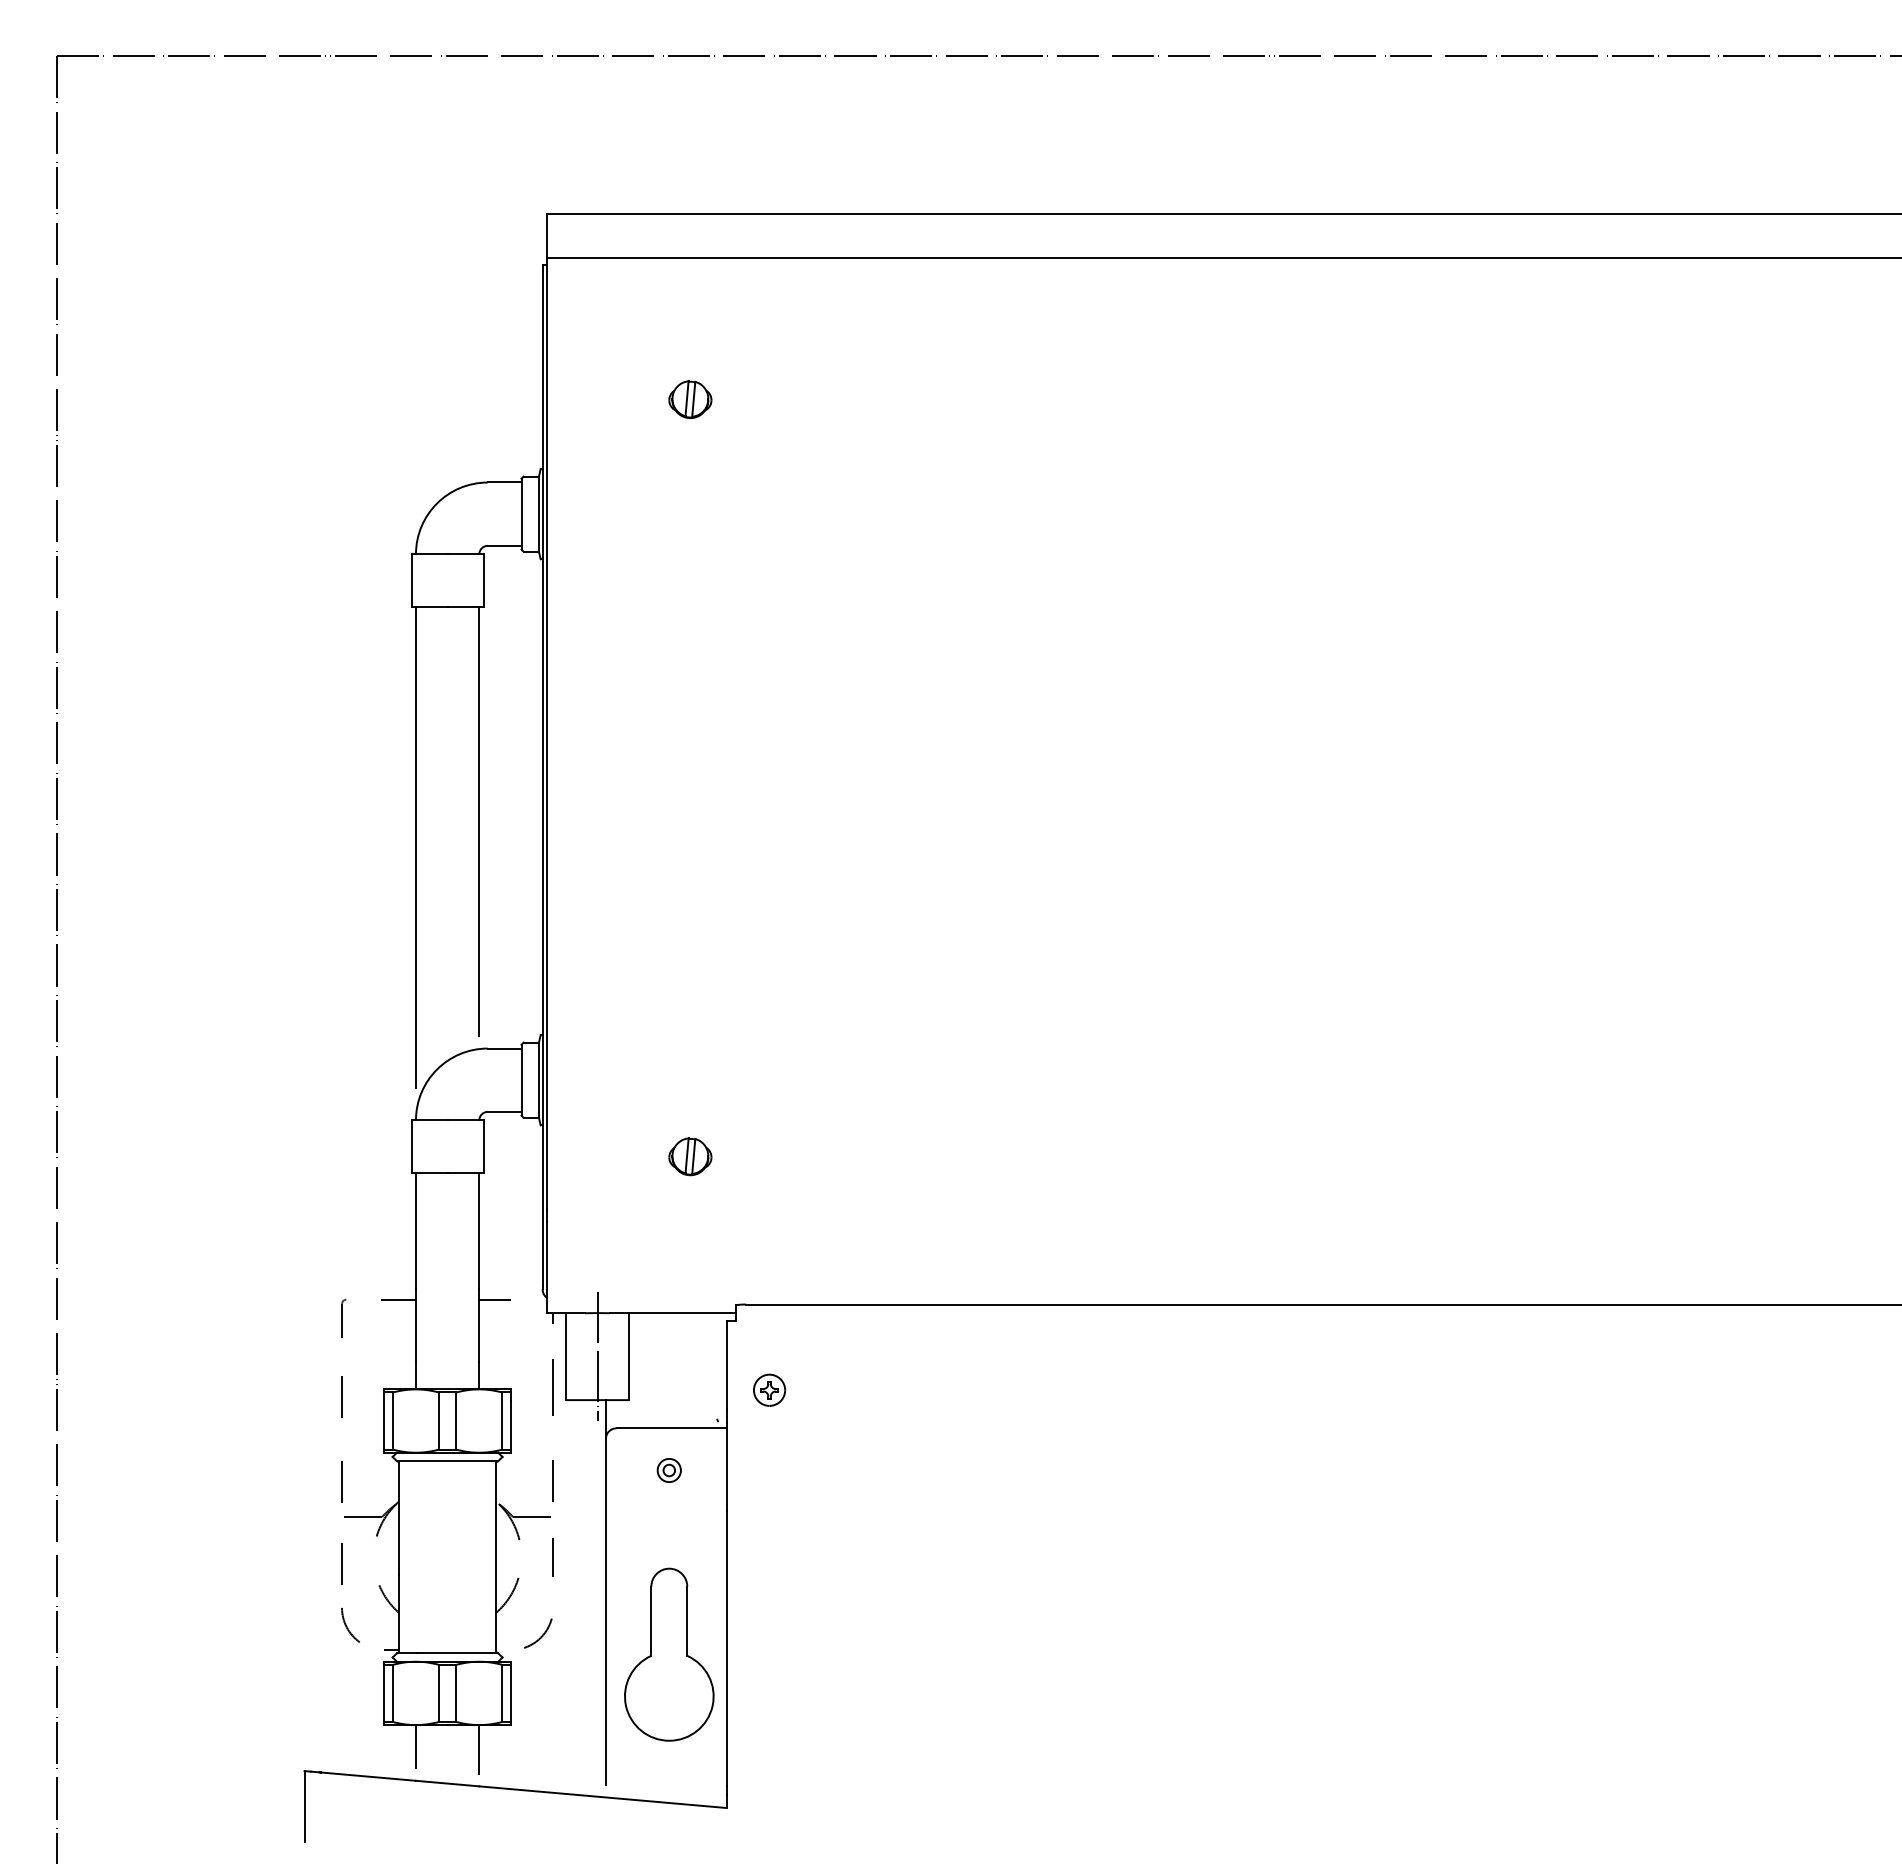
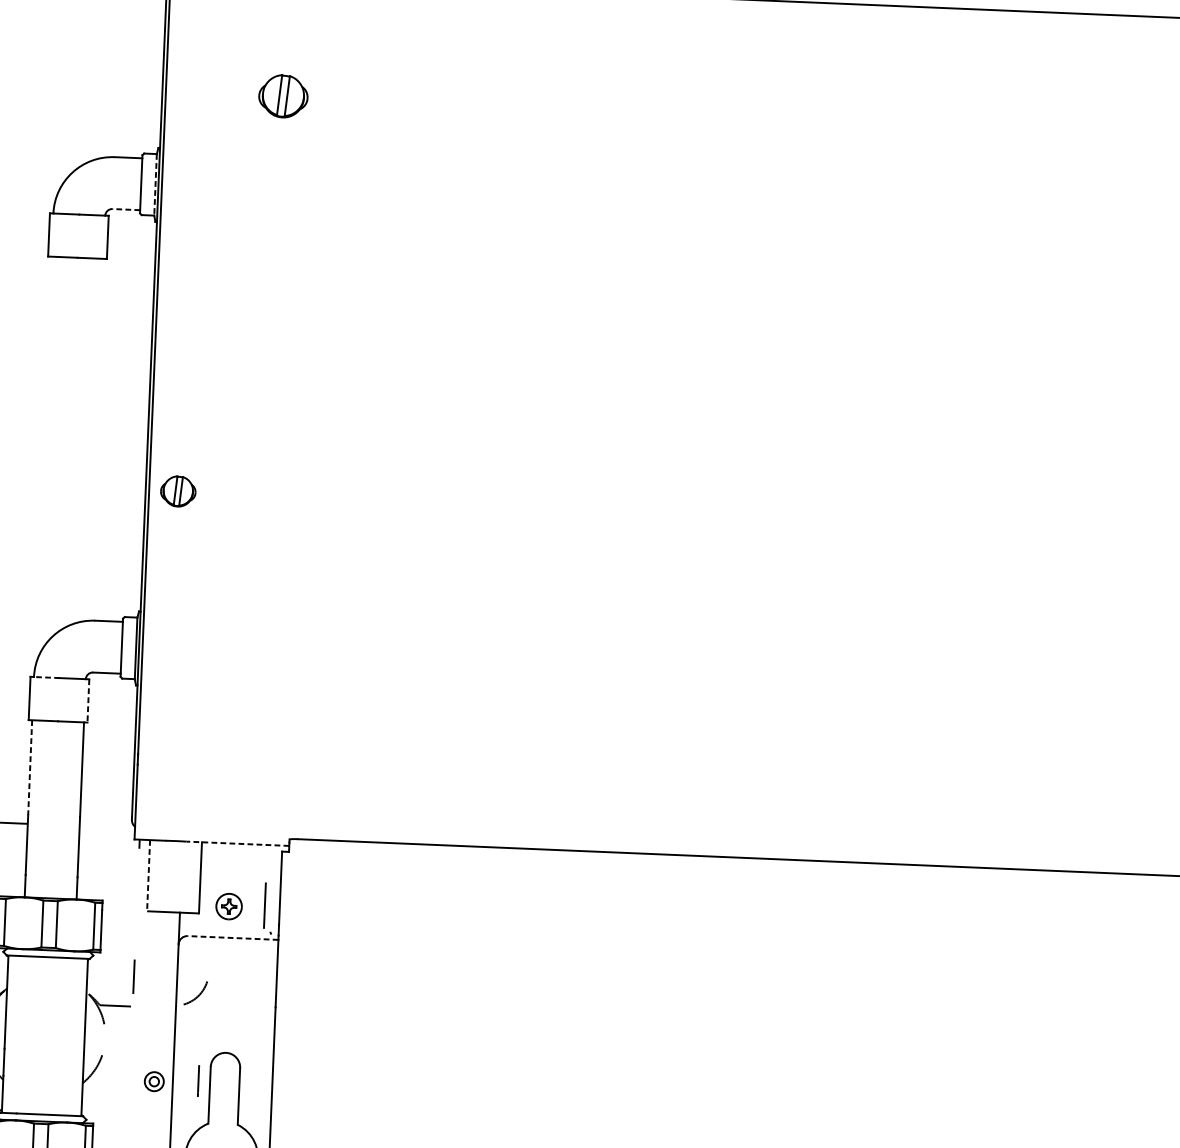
part: (690, 399) -> (283, 96), size x1.4
line: (538, 514) -> (155, 185), solid -> dashed
line: (504, 545) -> (126, 209), solid -> dashed
line: (479, 821) -> (96, 434), removed
line: (415, 847) -> (42, 453), removed
line: (431, 1120) -> (46, 677), solid -> dashed
line: (483, 1147) -> (88, 701), solid -> dashed
part: (690, 1156) -> (178, 491), moved
line: (415, 1231) -> (29, 768), solid -> dashed
line: (494, 1299) -> (92, 826), removed
line: (672, 1313) -> (237, 843), solid -> dashed
line: (597, 1356) -> (174, 876), removed
line: (565, 1357) -> (148, 876), solid -> dashed
line: (552, 1387) -> (264, 905), moved
part: (769, 1389) -> (229, 905), moved
line: (671, 1428) -> (232, 938), solid -> dashed
part: (668, 1470) -> (153, 1081), moved
line: (552, 1557) -> (197, 1081), moved
arc: (541, 1635) -> (198, 994), moved

